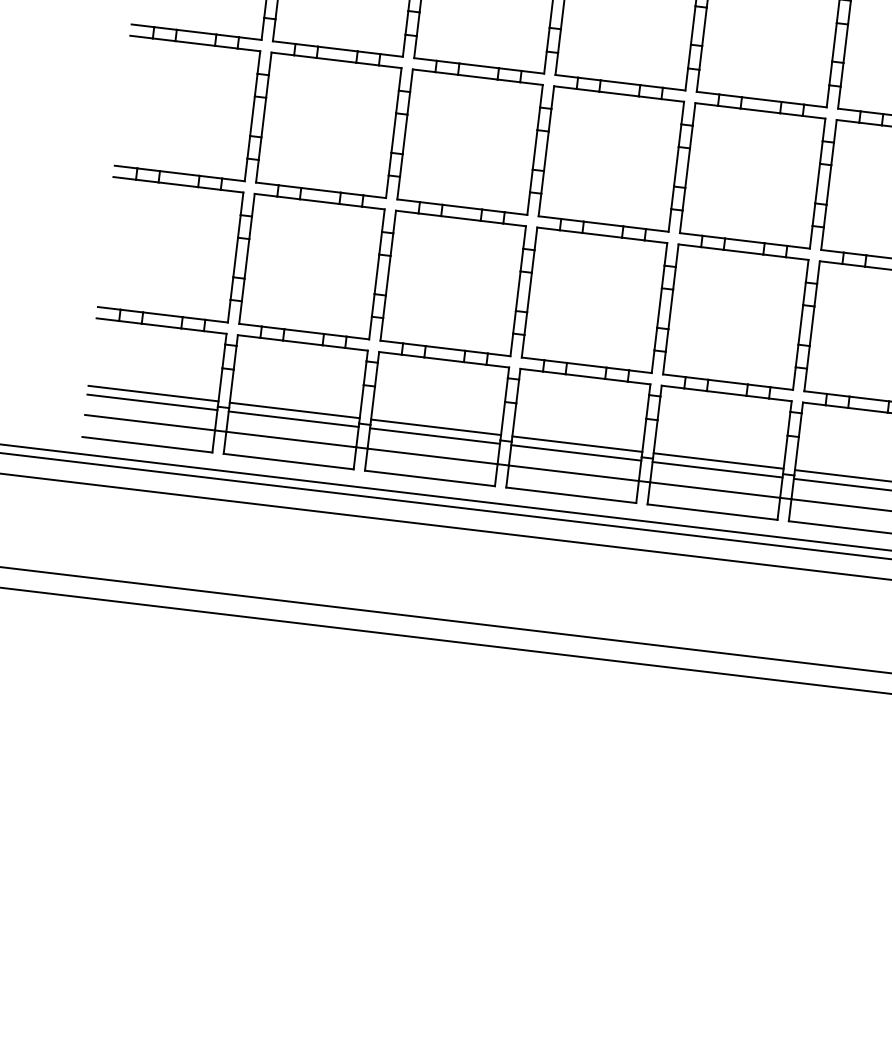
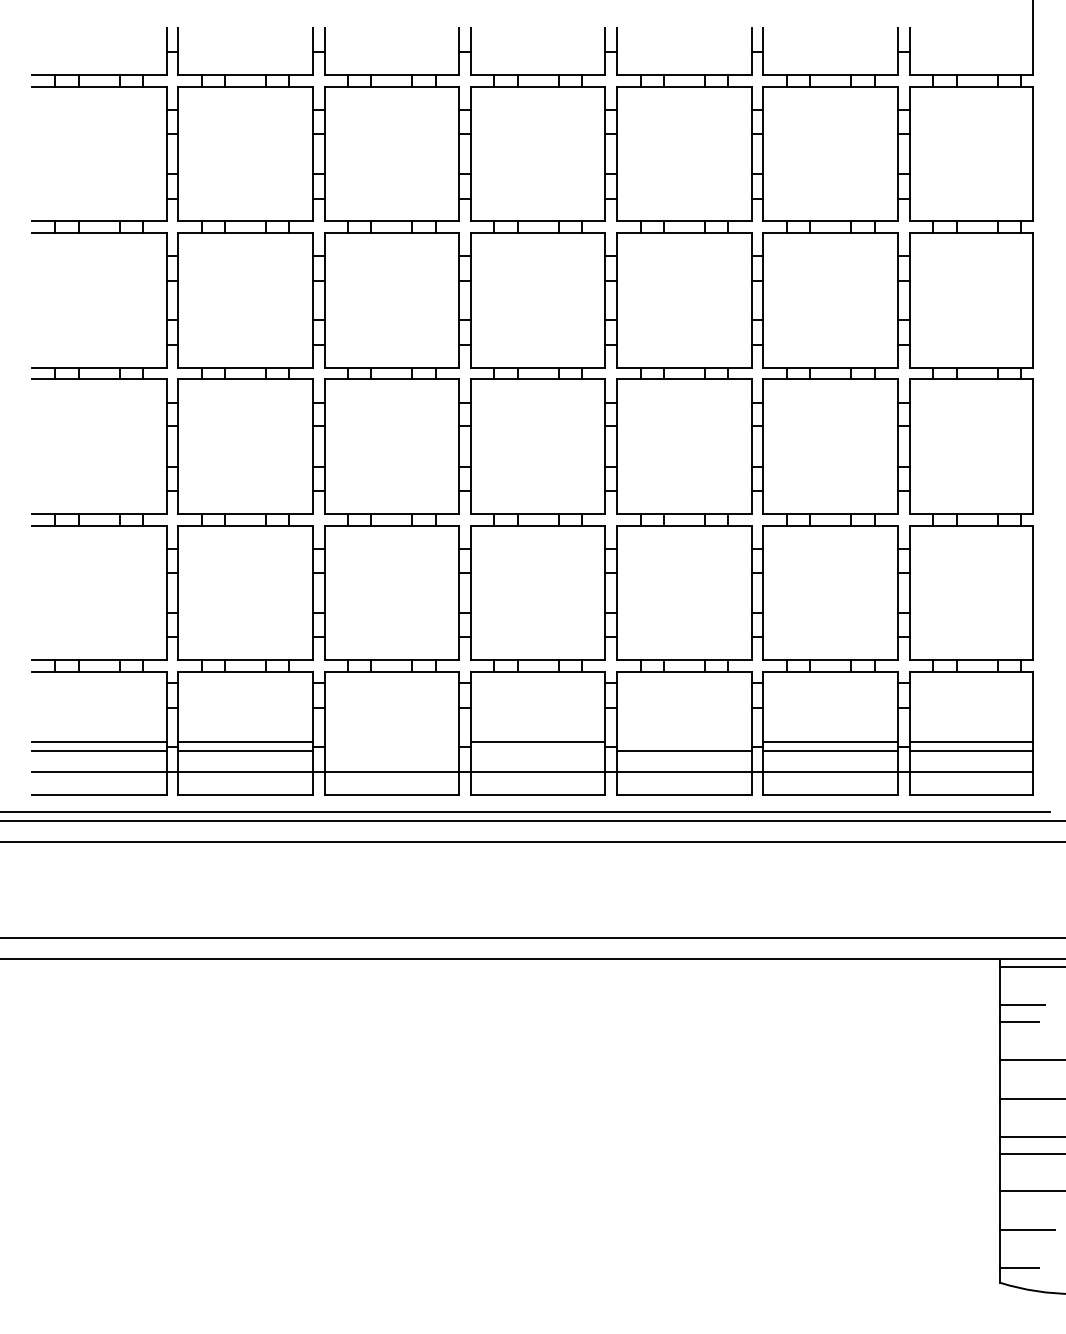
line: (435, 426) -> (391, 741), removed
line: (434, 435) -> (391, 750), removed
line: (575, 452) -> (537, 750), removed
line: (718, 460) -> (684, 741), removed

